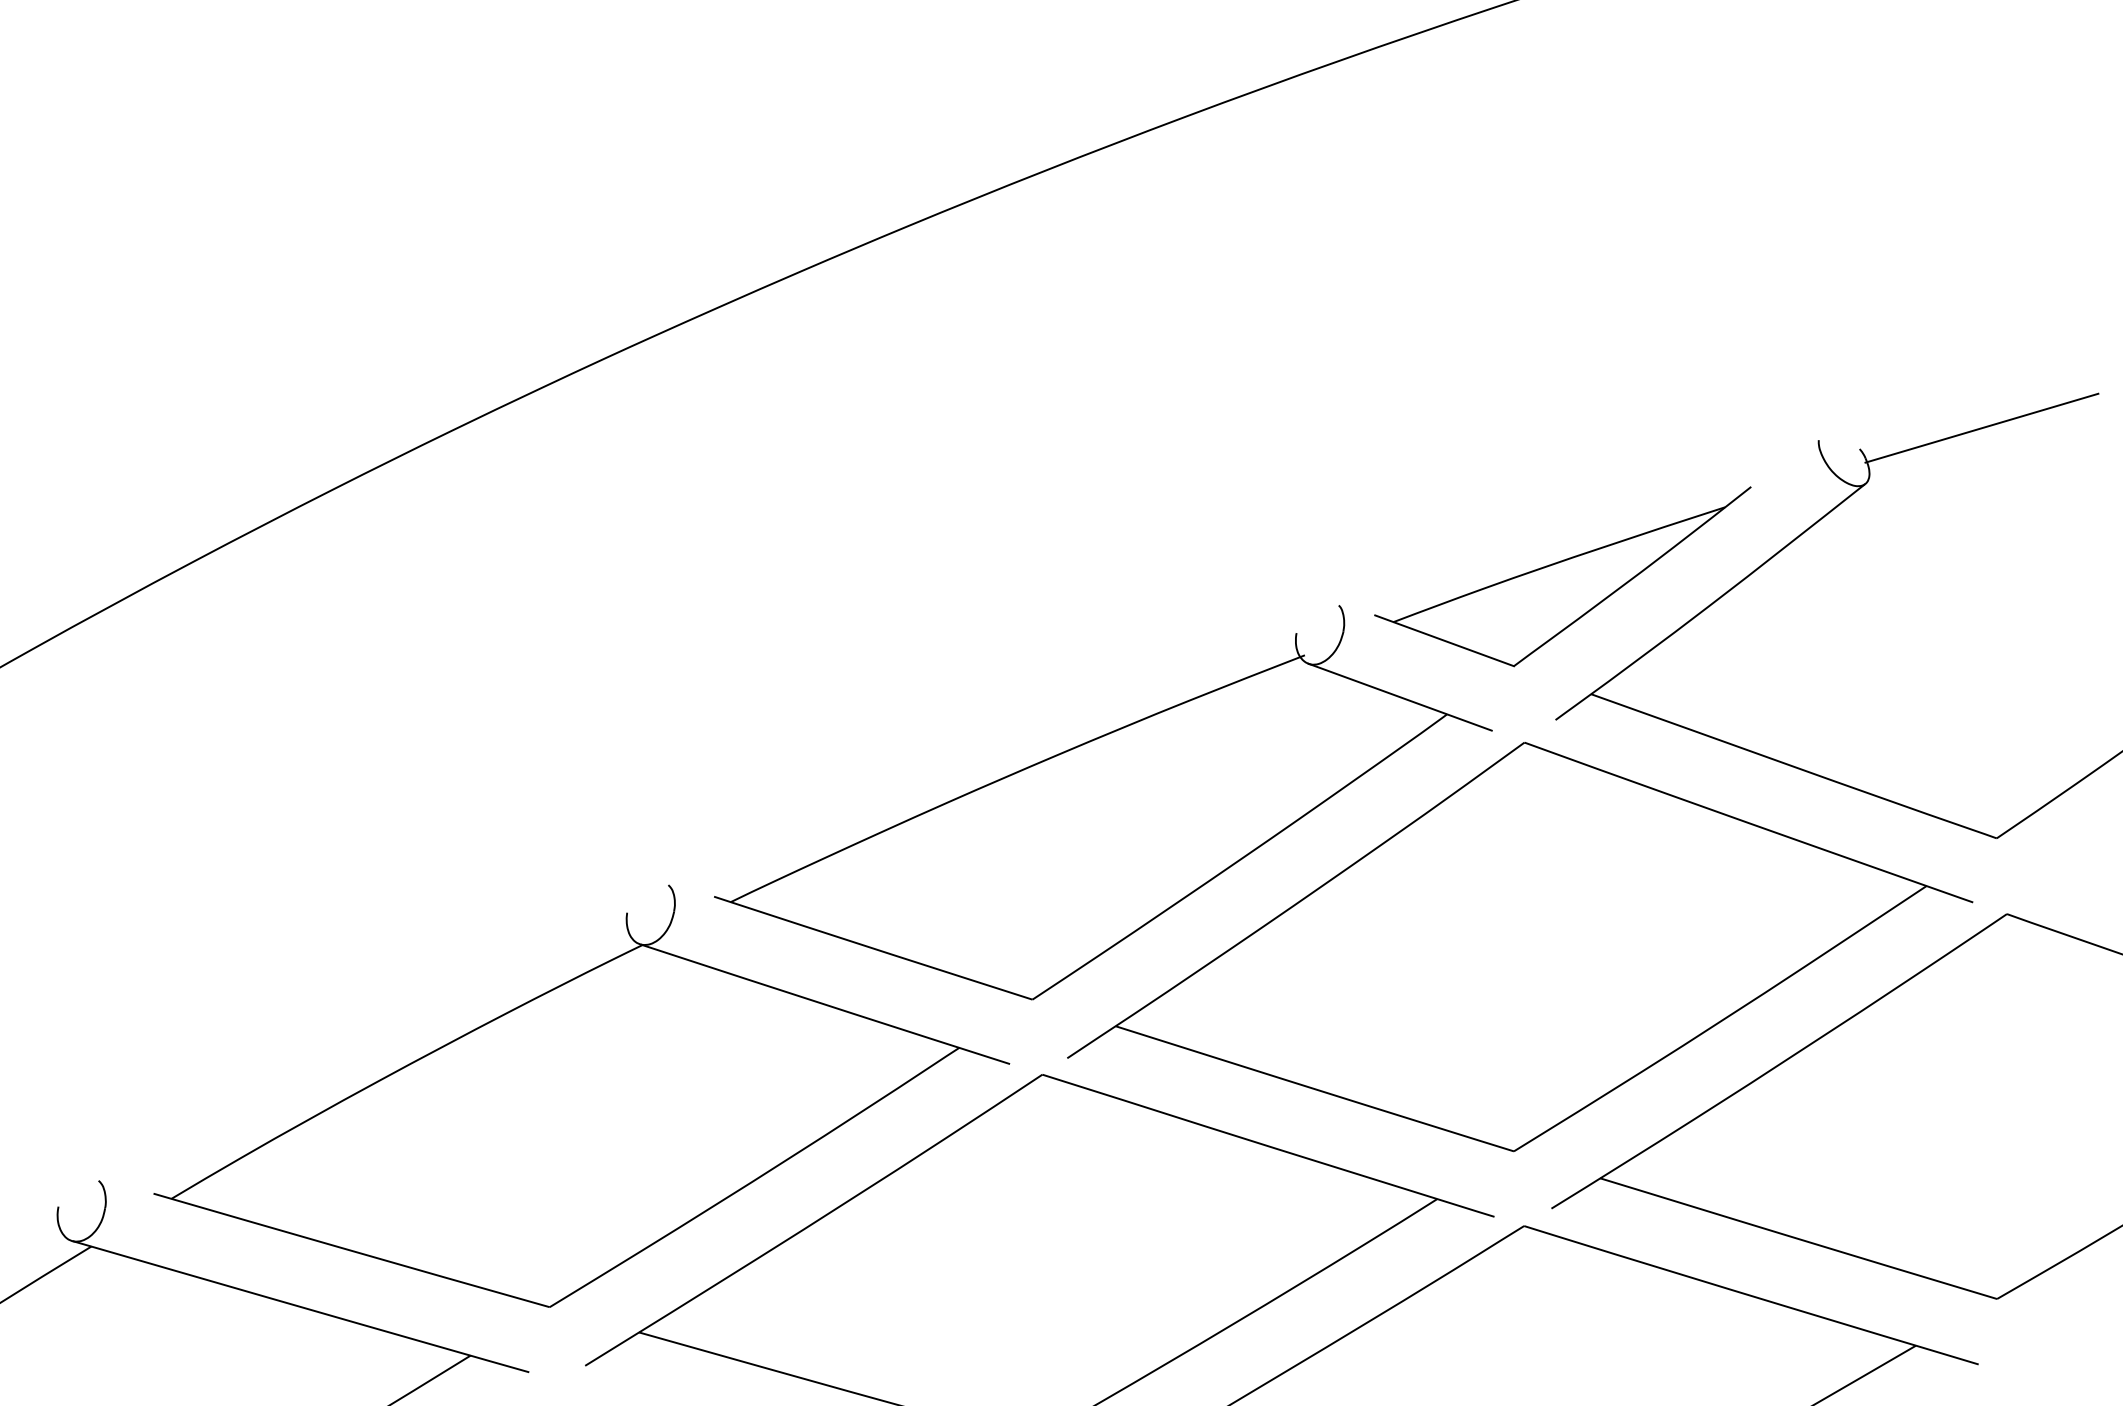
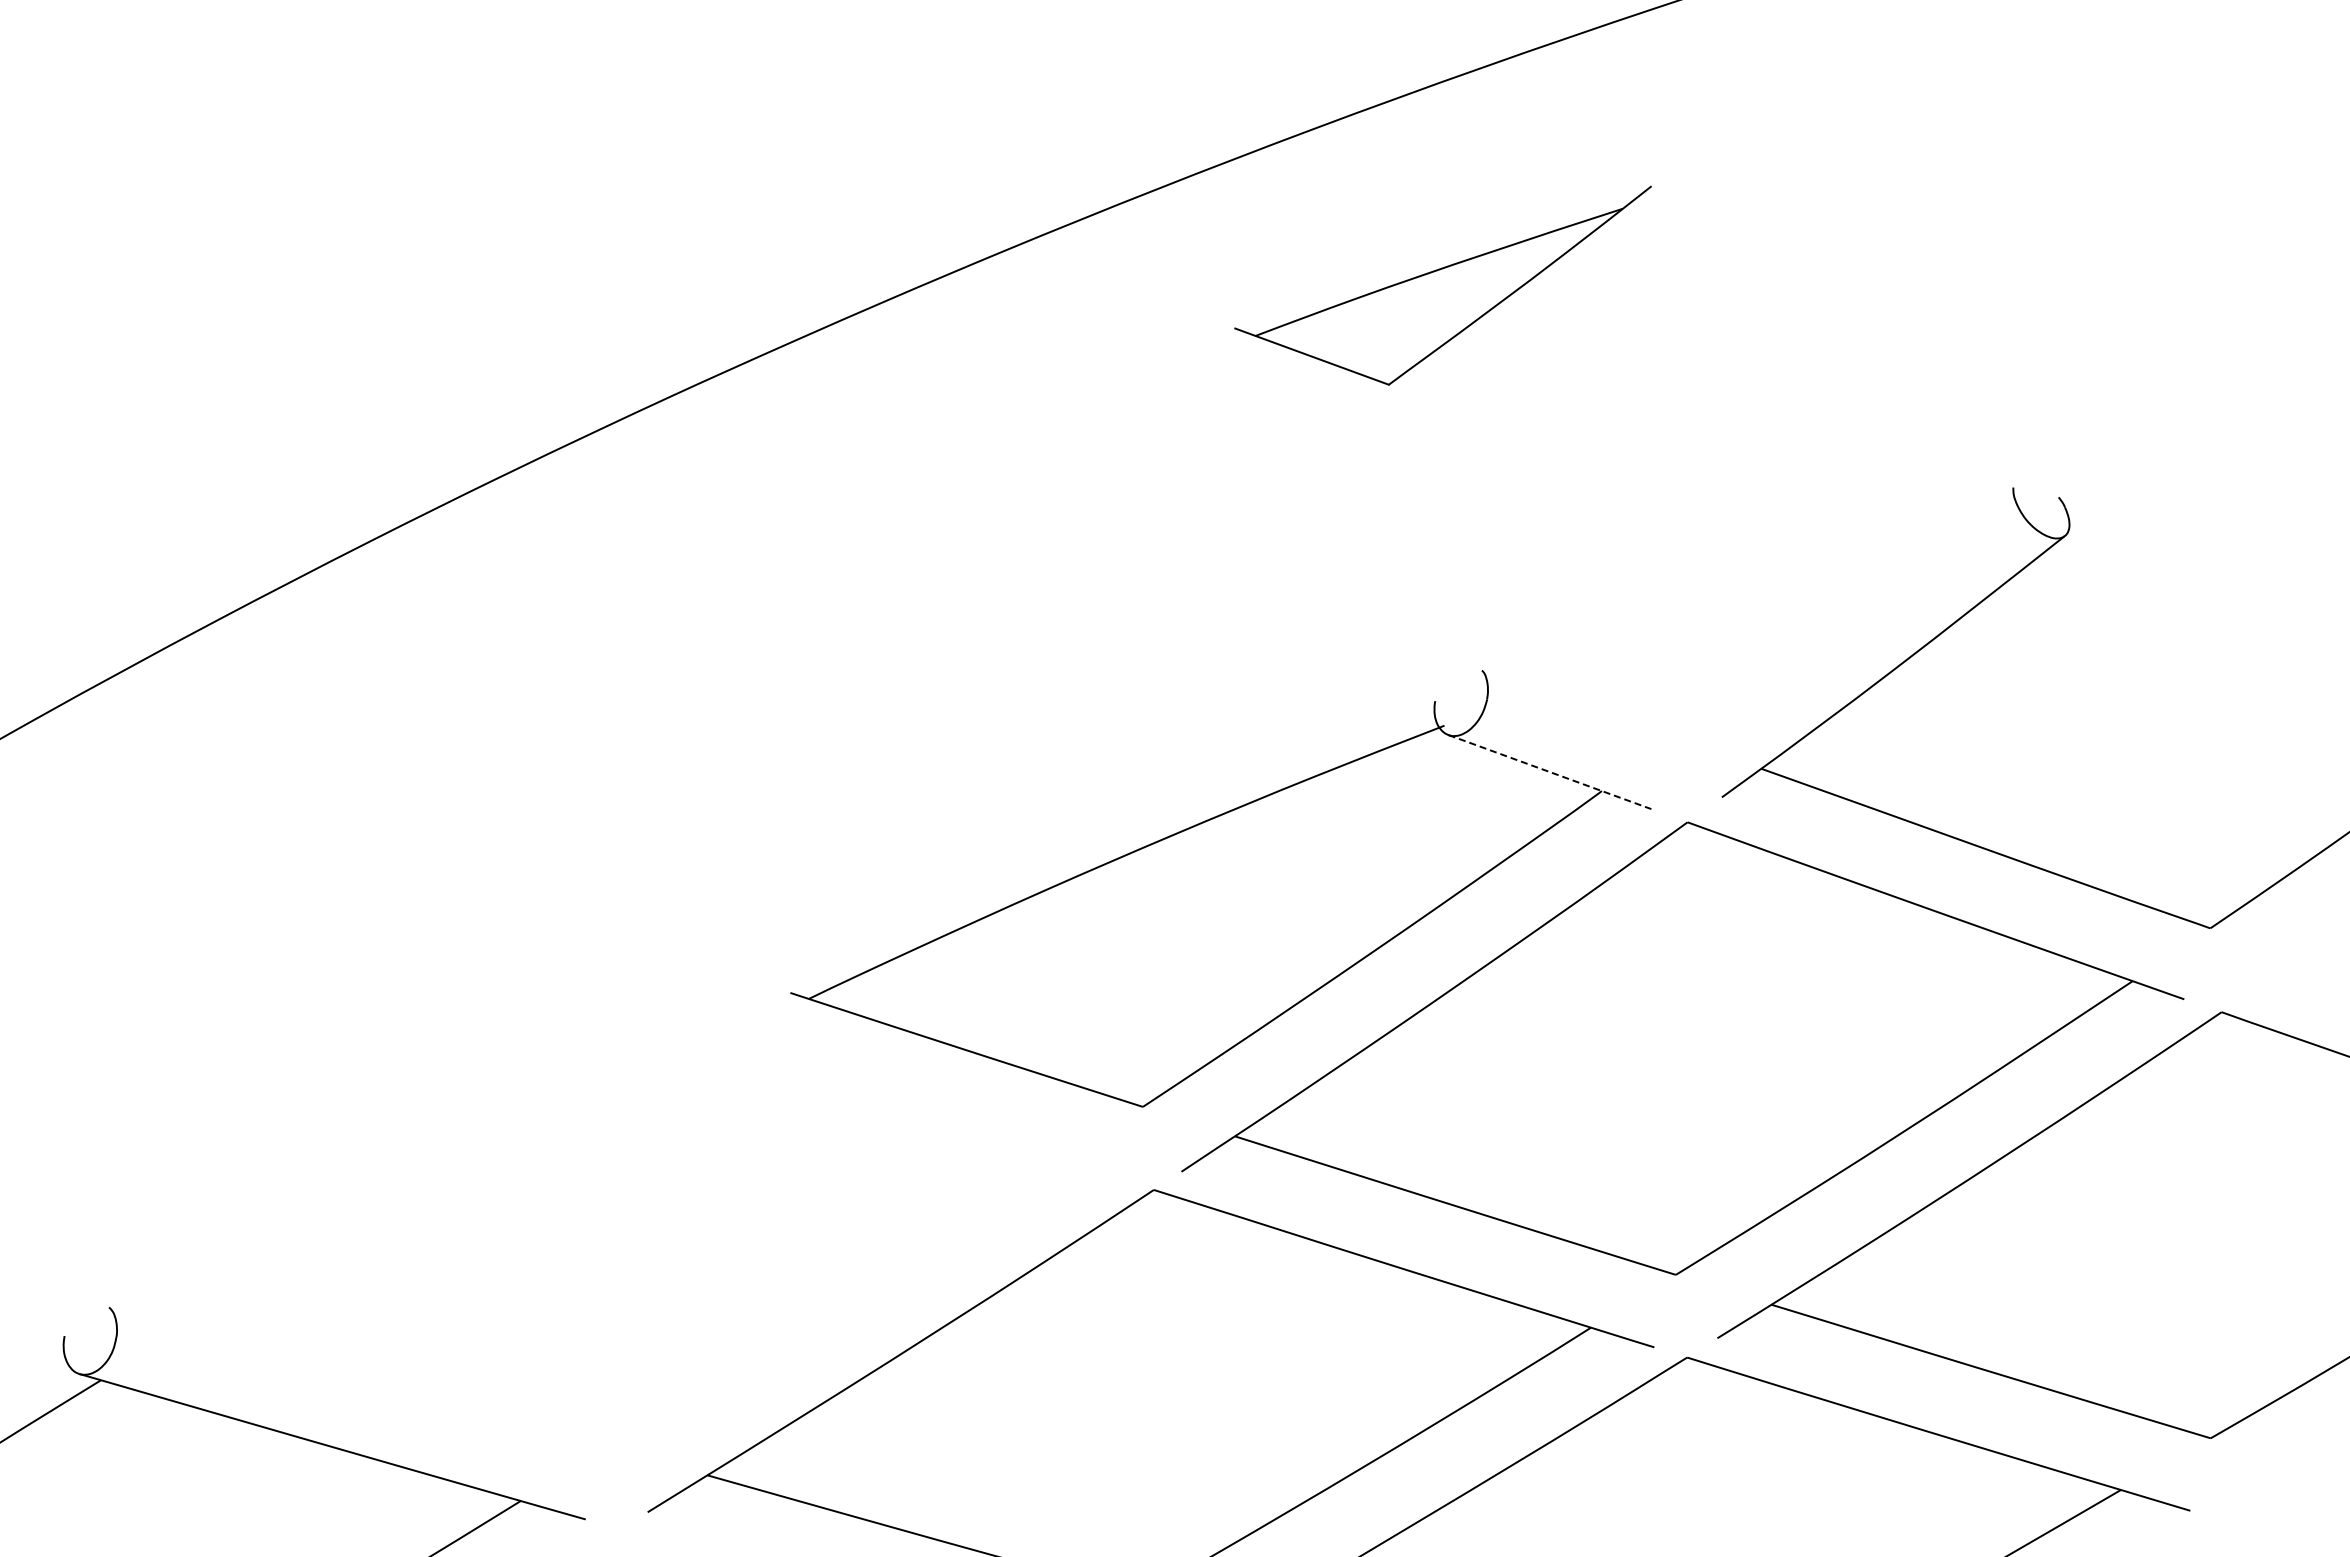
line: (1981, 428) -> (2193, 474), removed
part: (1562, 576) -> (1442, 285), moved
line: (1400, 697) -> (1550, 772), solid -> dashed
part: (581, 1095) -> (643, 1213), removed

